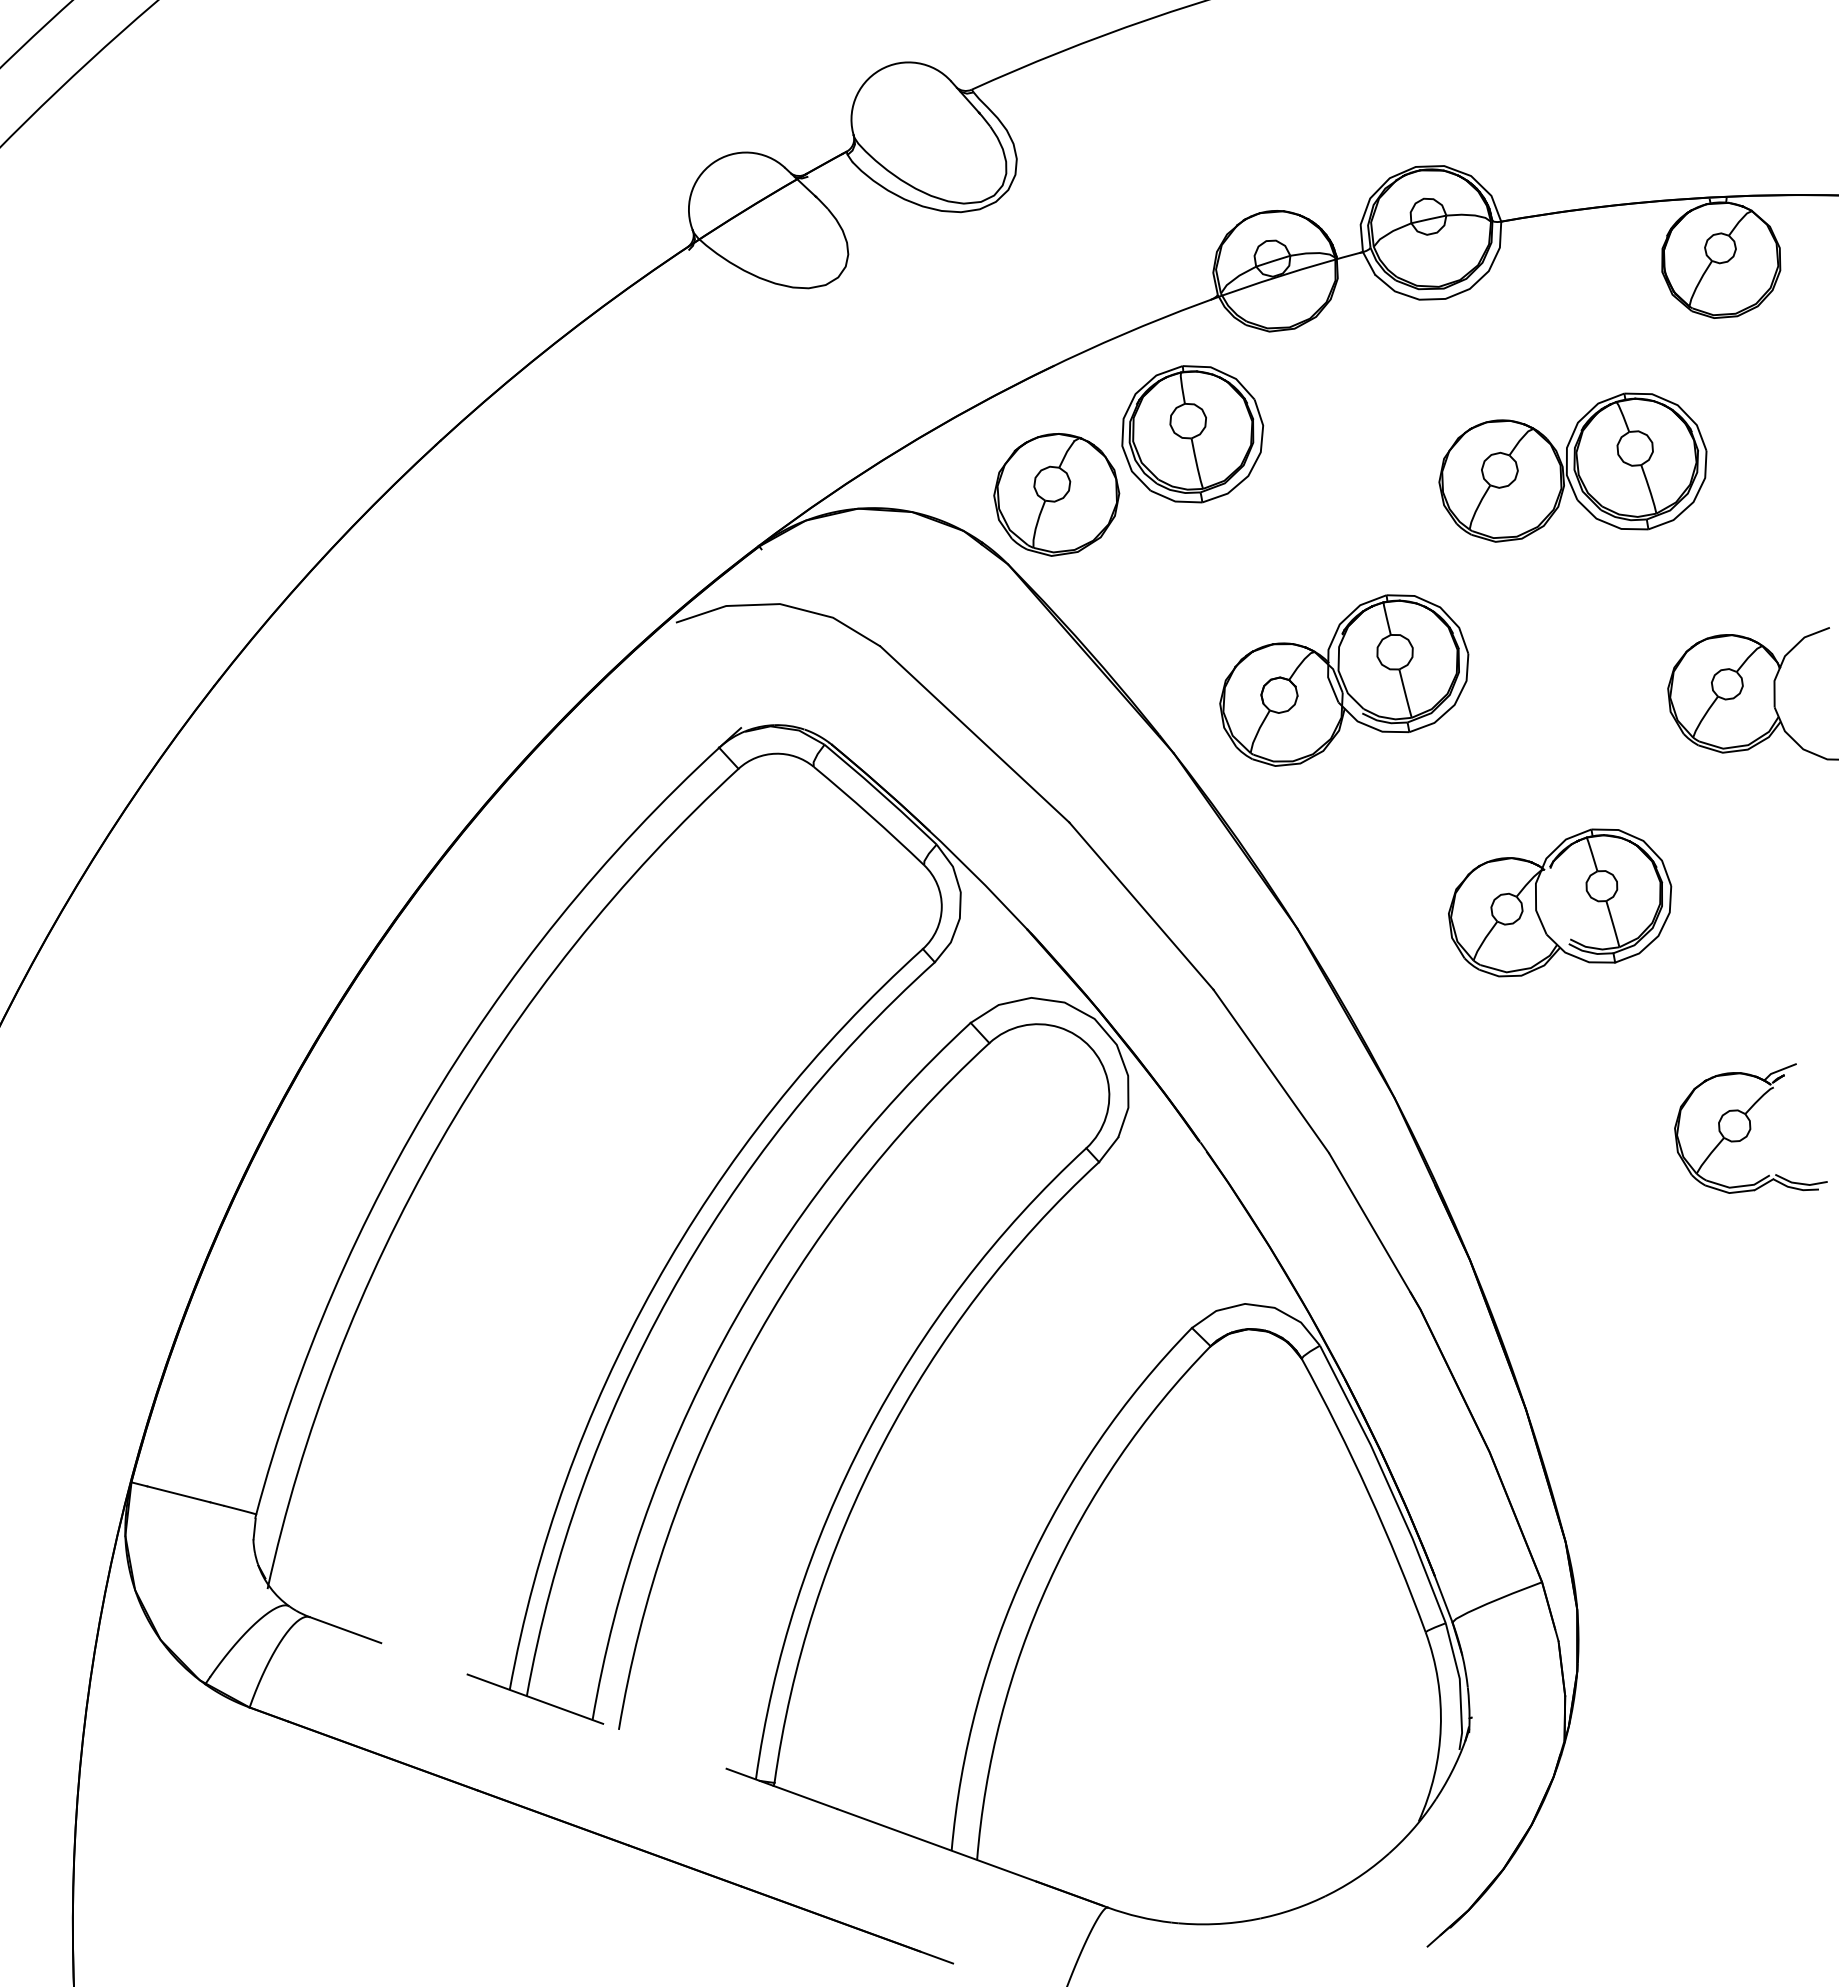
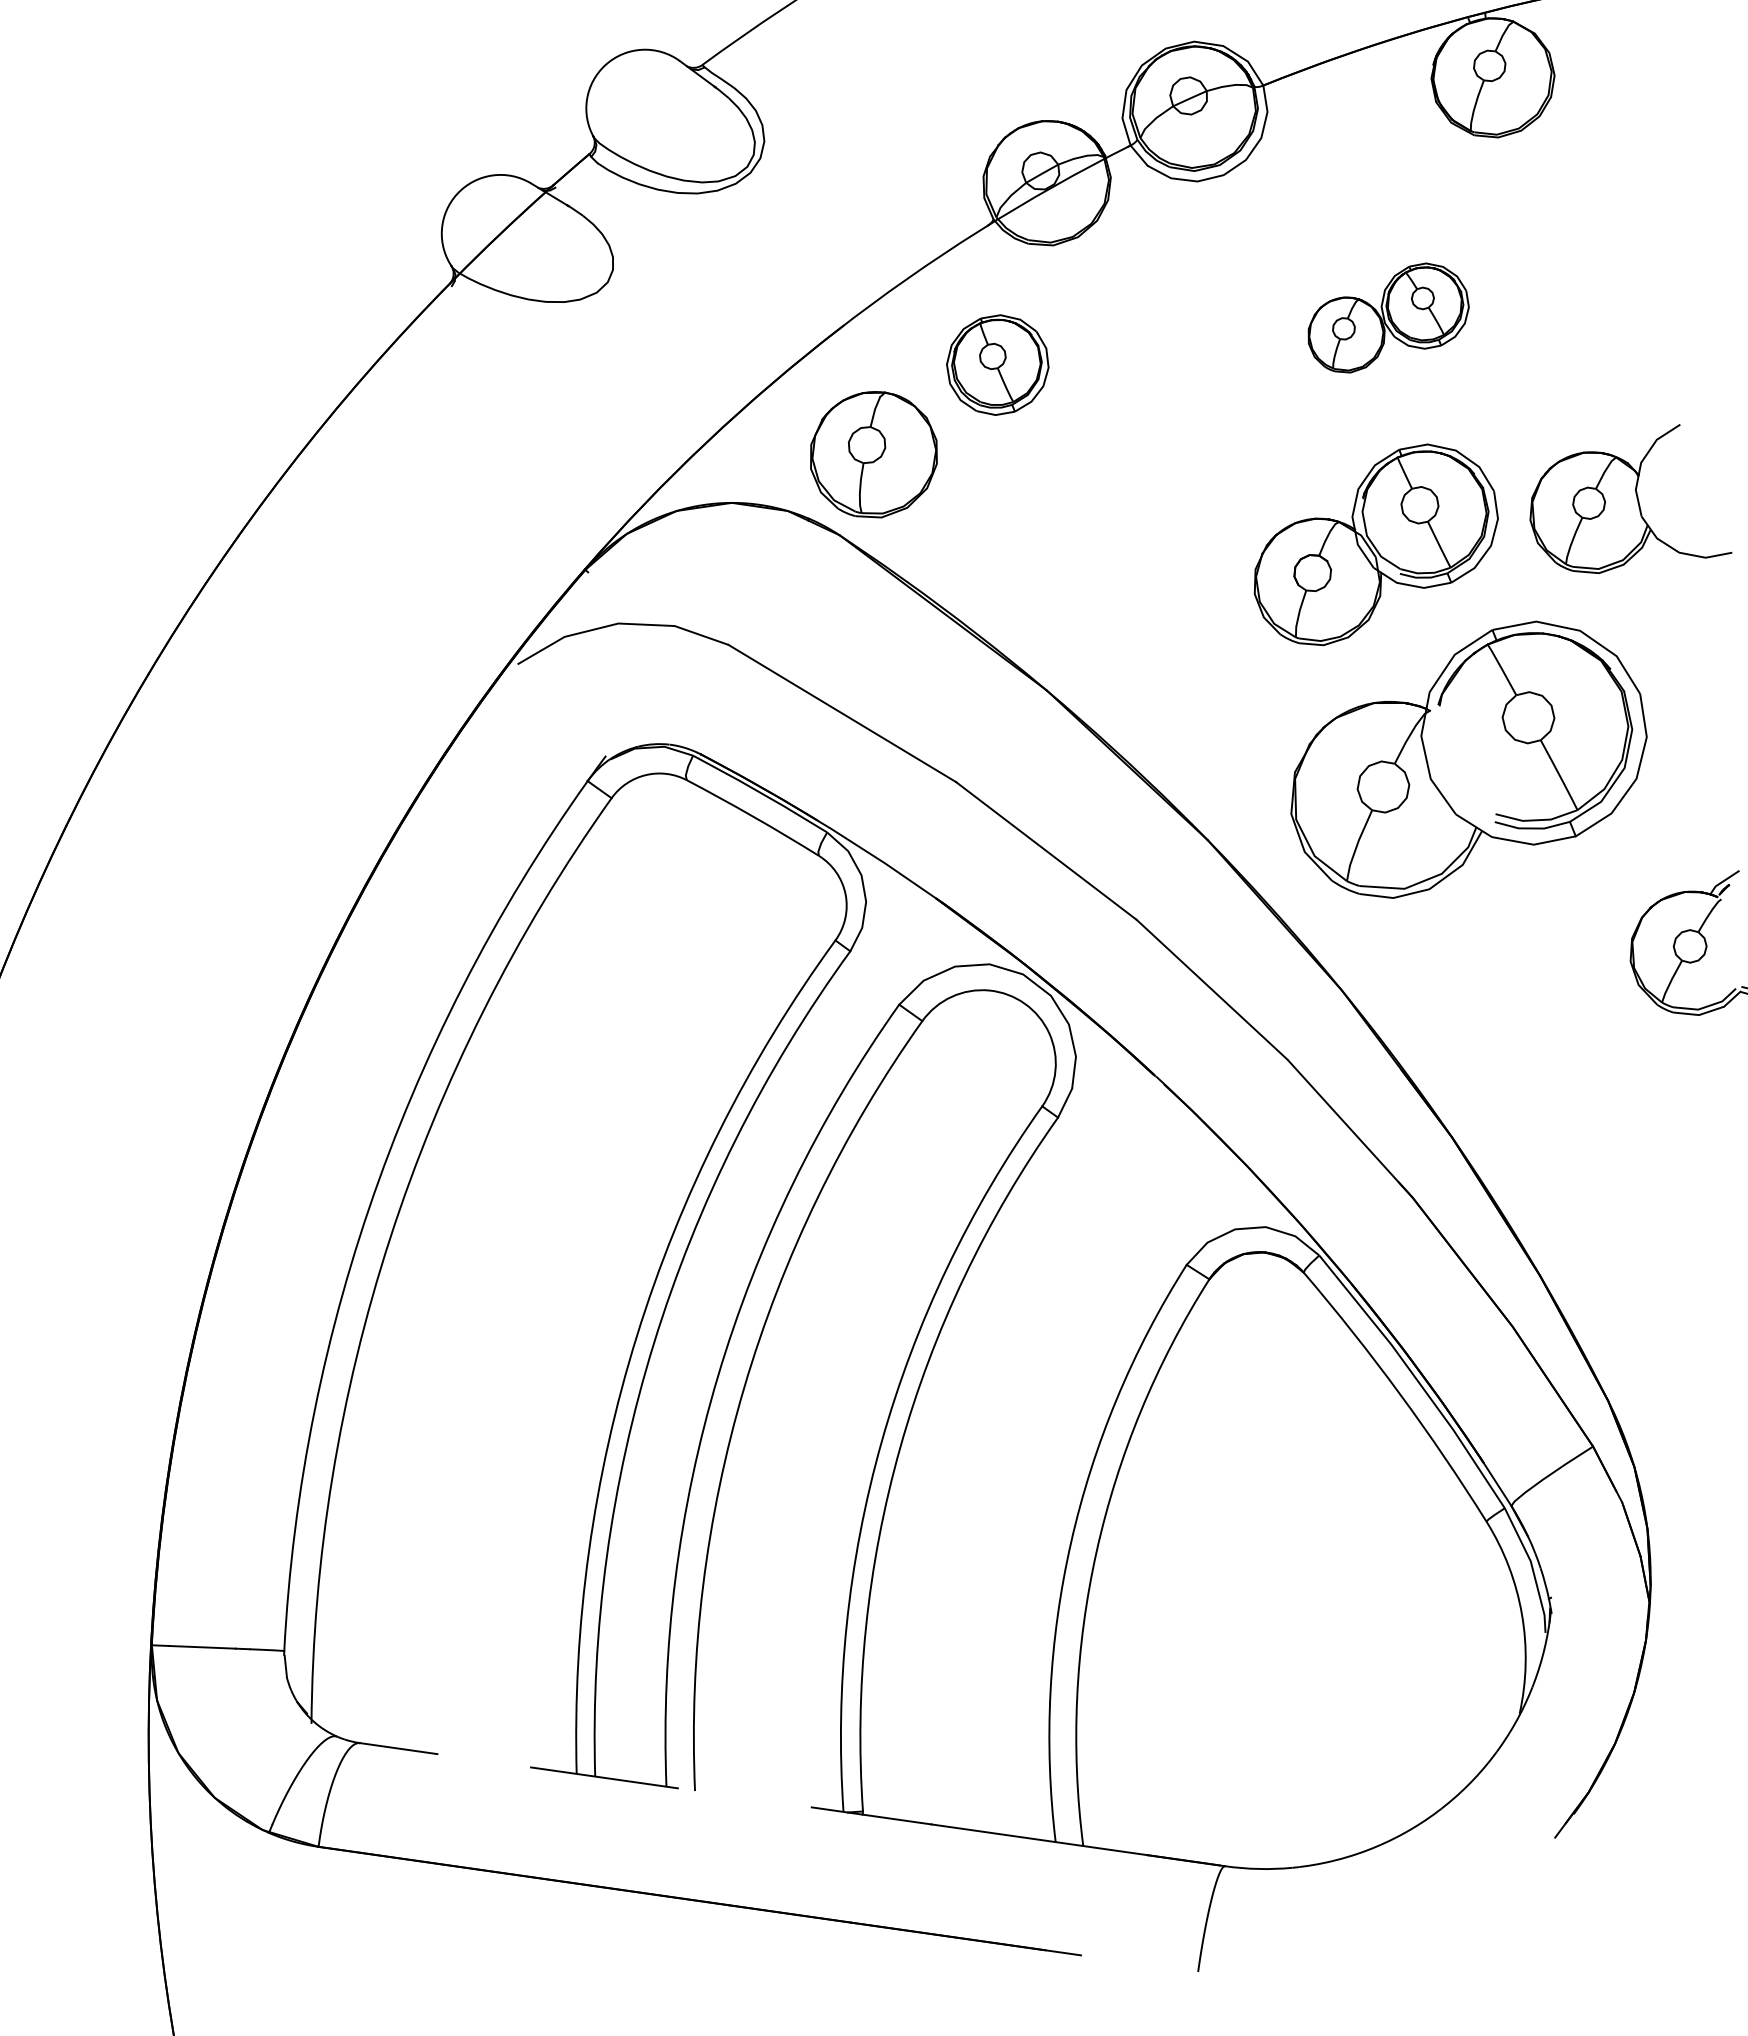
part: (1192, 434) -> (997, 365), size x0.7
part: (1572, 467) -> (1387, 317), size x0.6
part: (1344, 680) -> (1375, 544), moved
part: (1560, 902) -> (1467, 758), size x1.6

